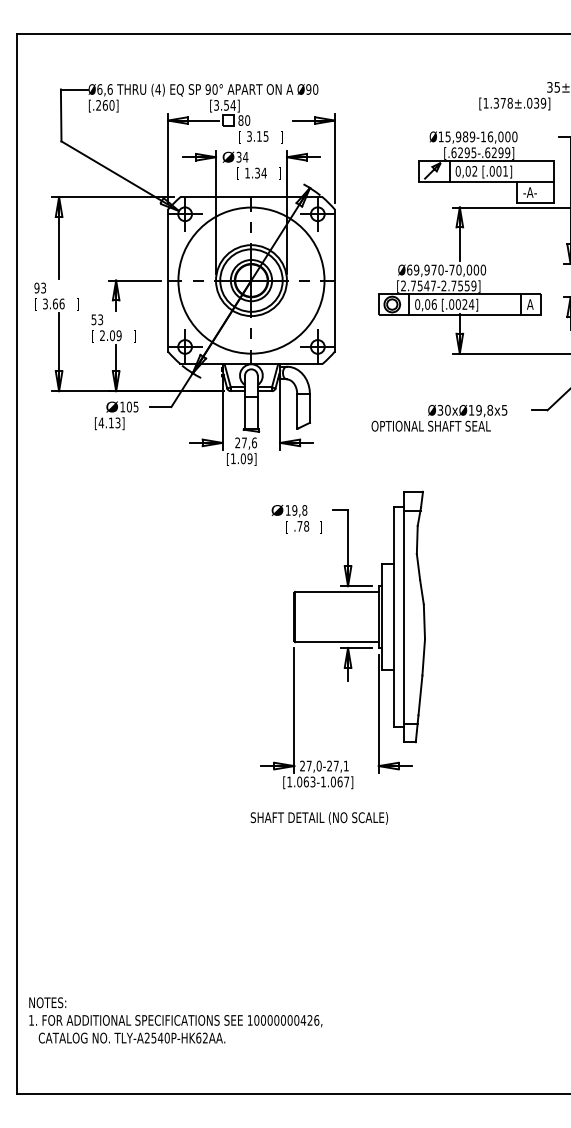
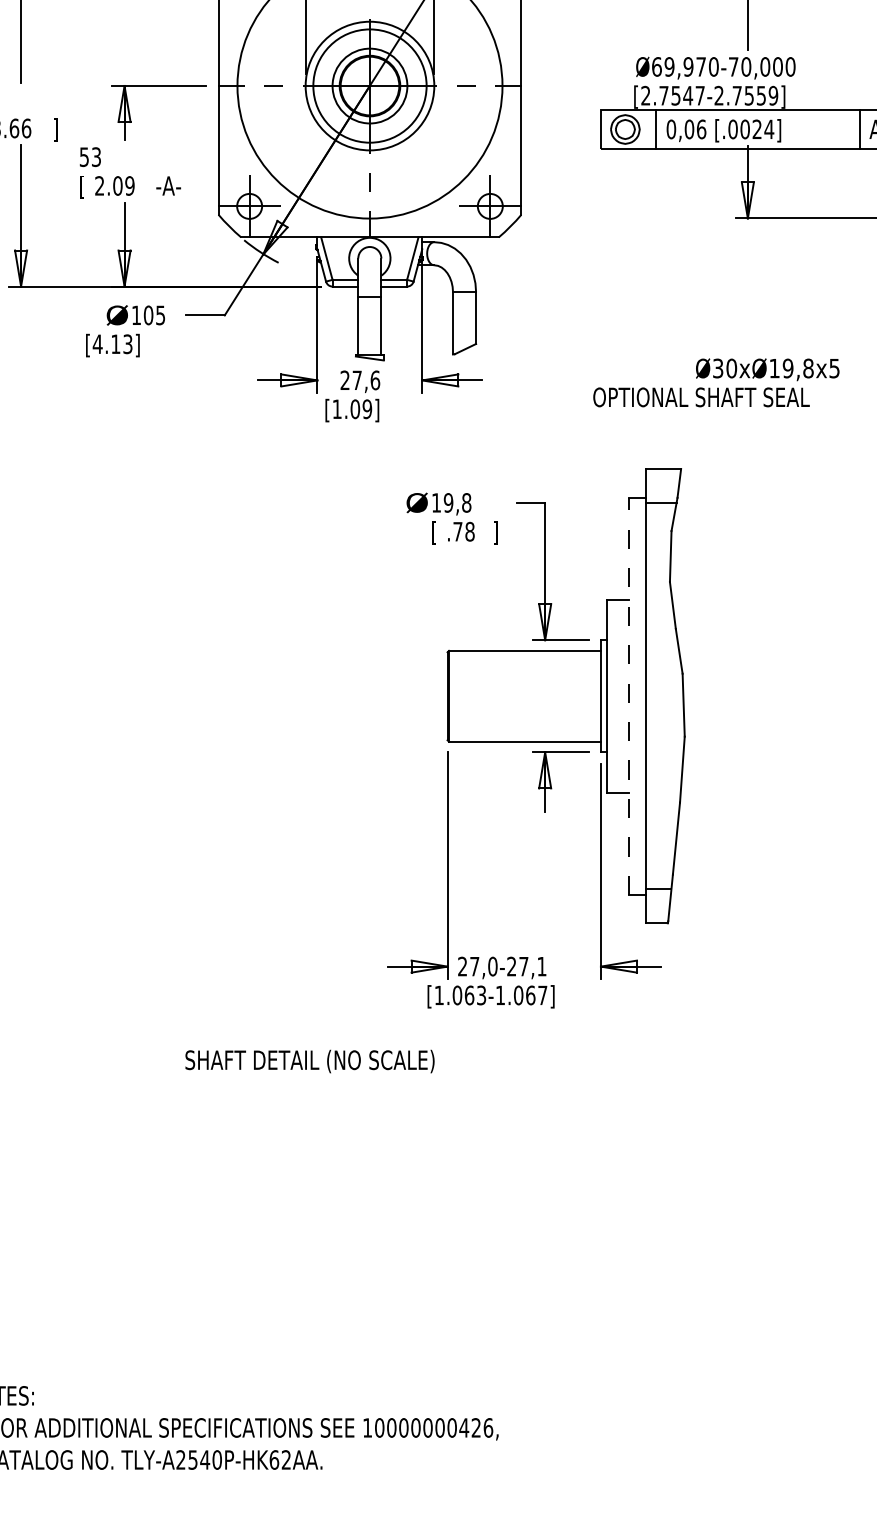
text: (140, 336) -> (168, 187), ] -> -A-
text: (439, 417) -> (716, 381), moved
line: (394, 617) -> (629, 697), solid -> dashed
text: (319, 818) -> (310, 1061), moved

